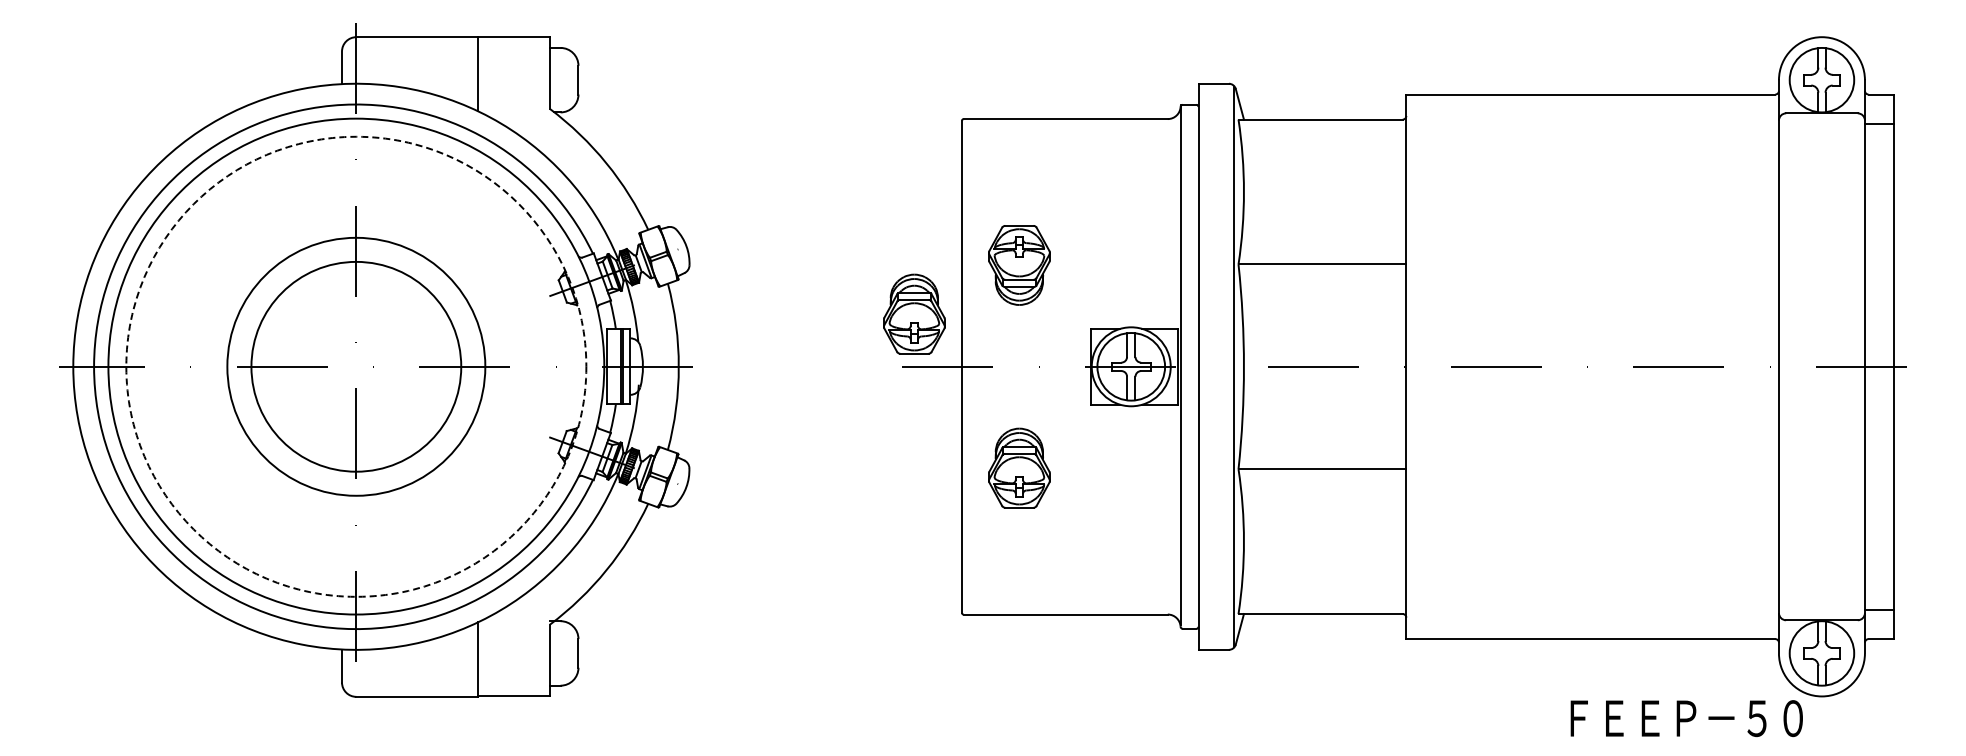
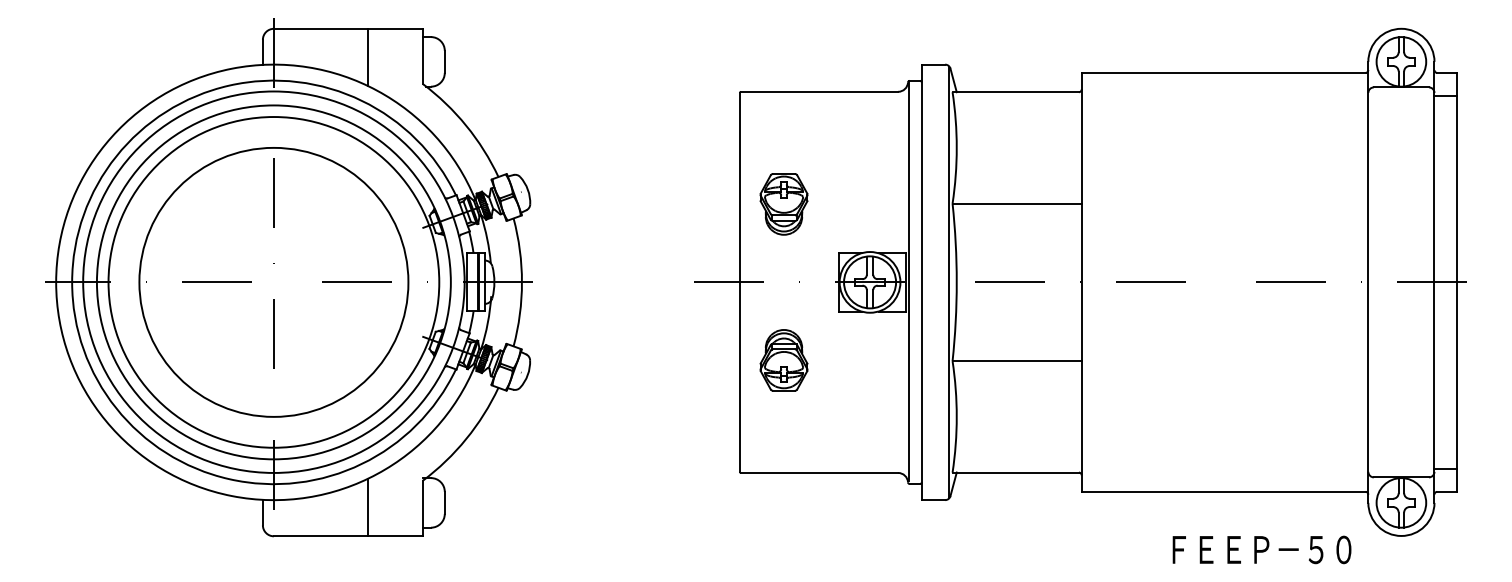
part: (914, 313) -> (703, 241), removed
circle: (356, 366) -> (274, 282), dashed -> solid
circle: (356, 366) -> (274, 282), size x1.67
circle: (356, 366) -> (274, 282), size x1.67
text: (1686, 718) -> (1261, 549), moved

